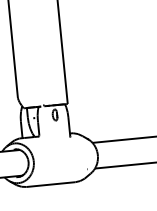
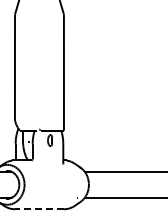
line: (51, 184) -> (39, 209), solid -> dashed

